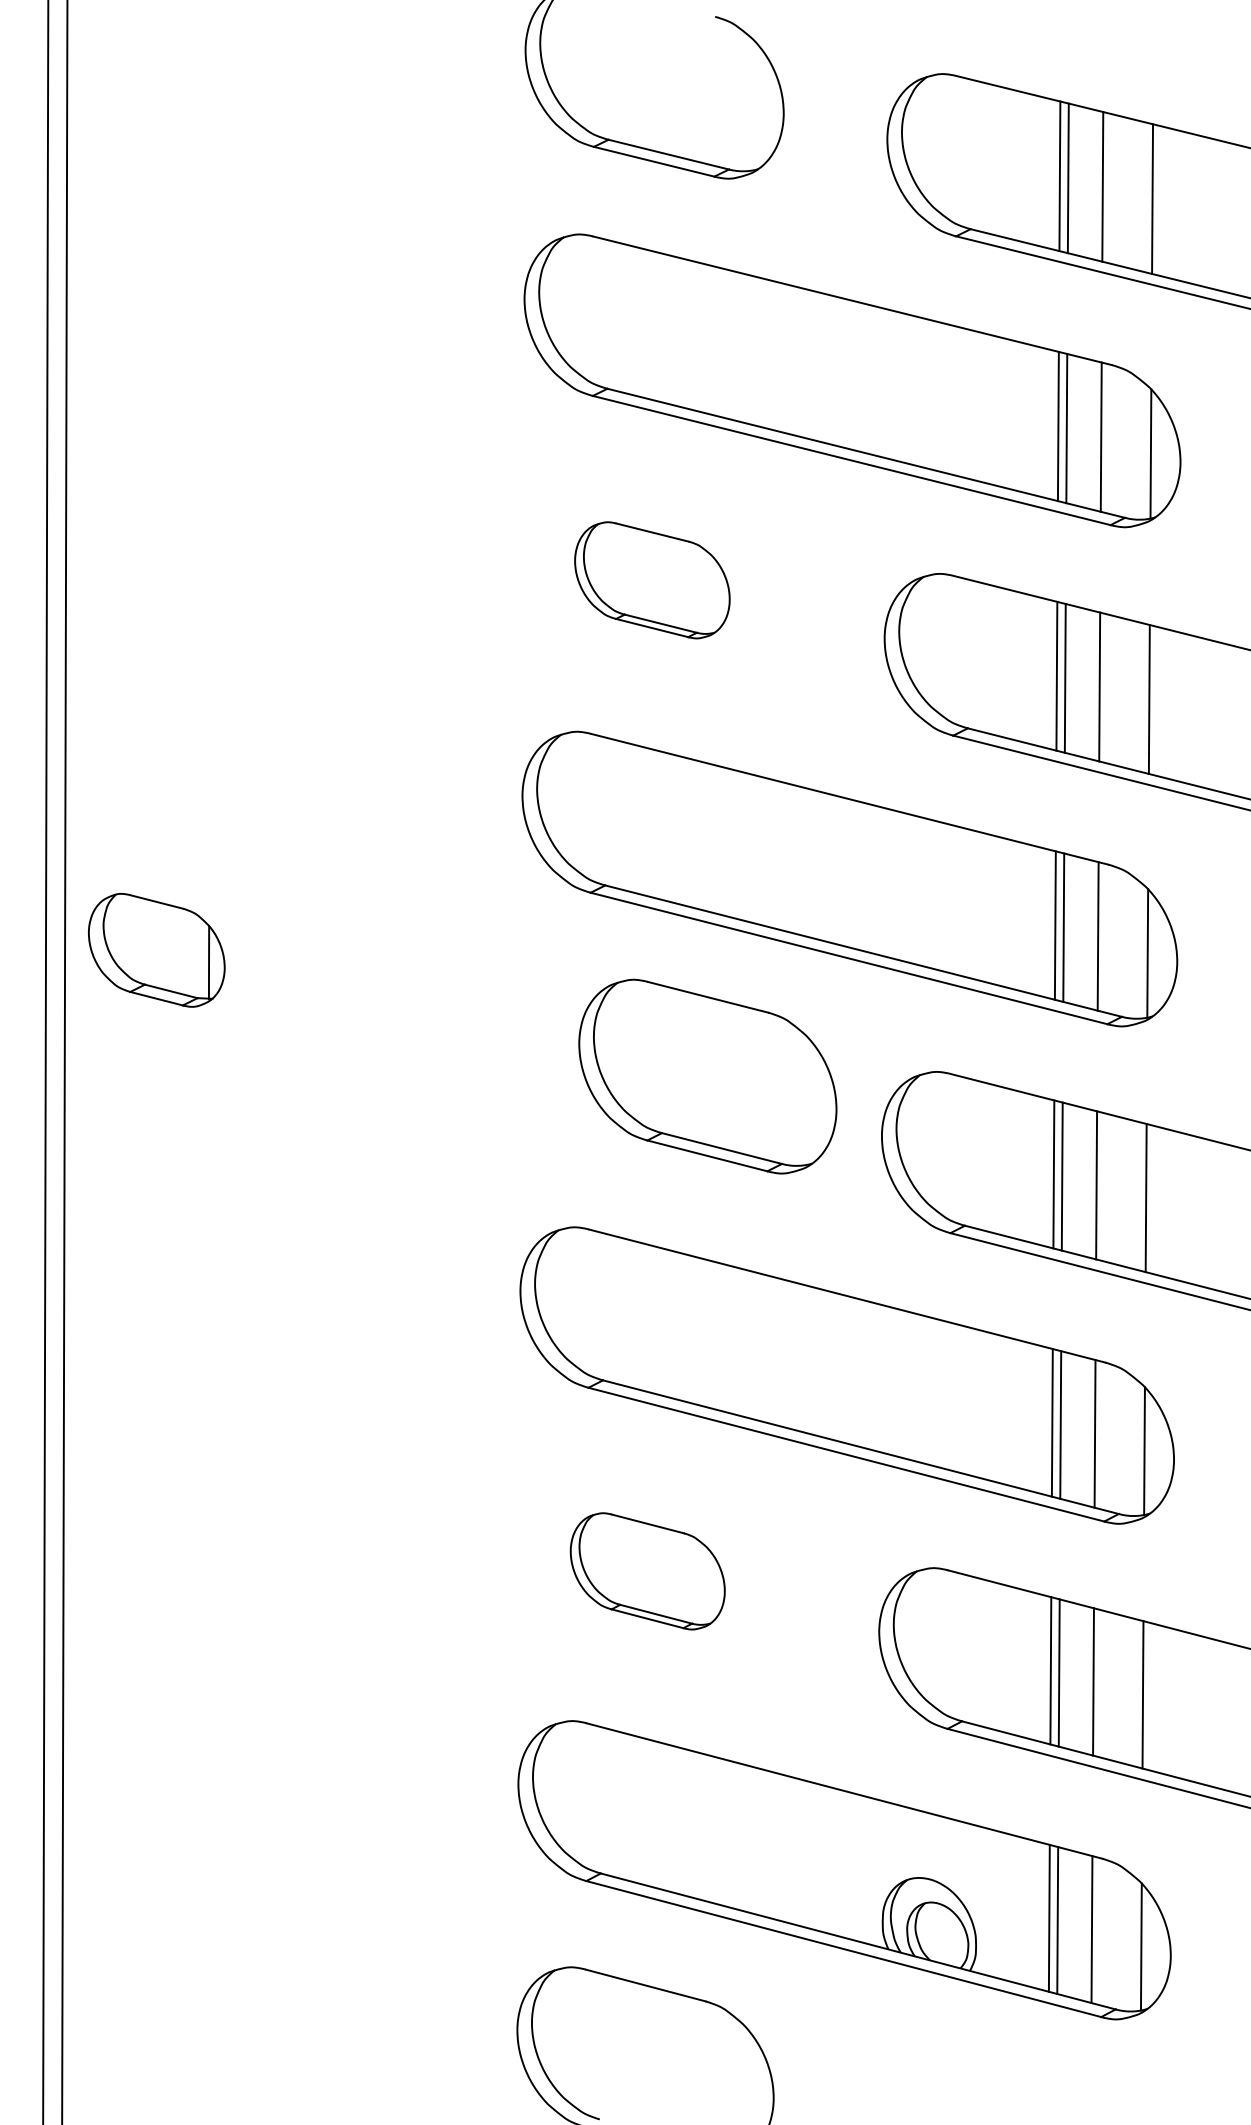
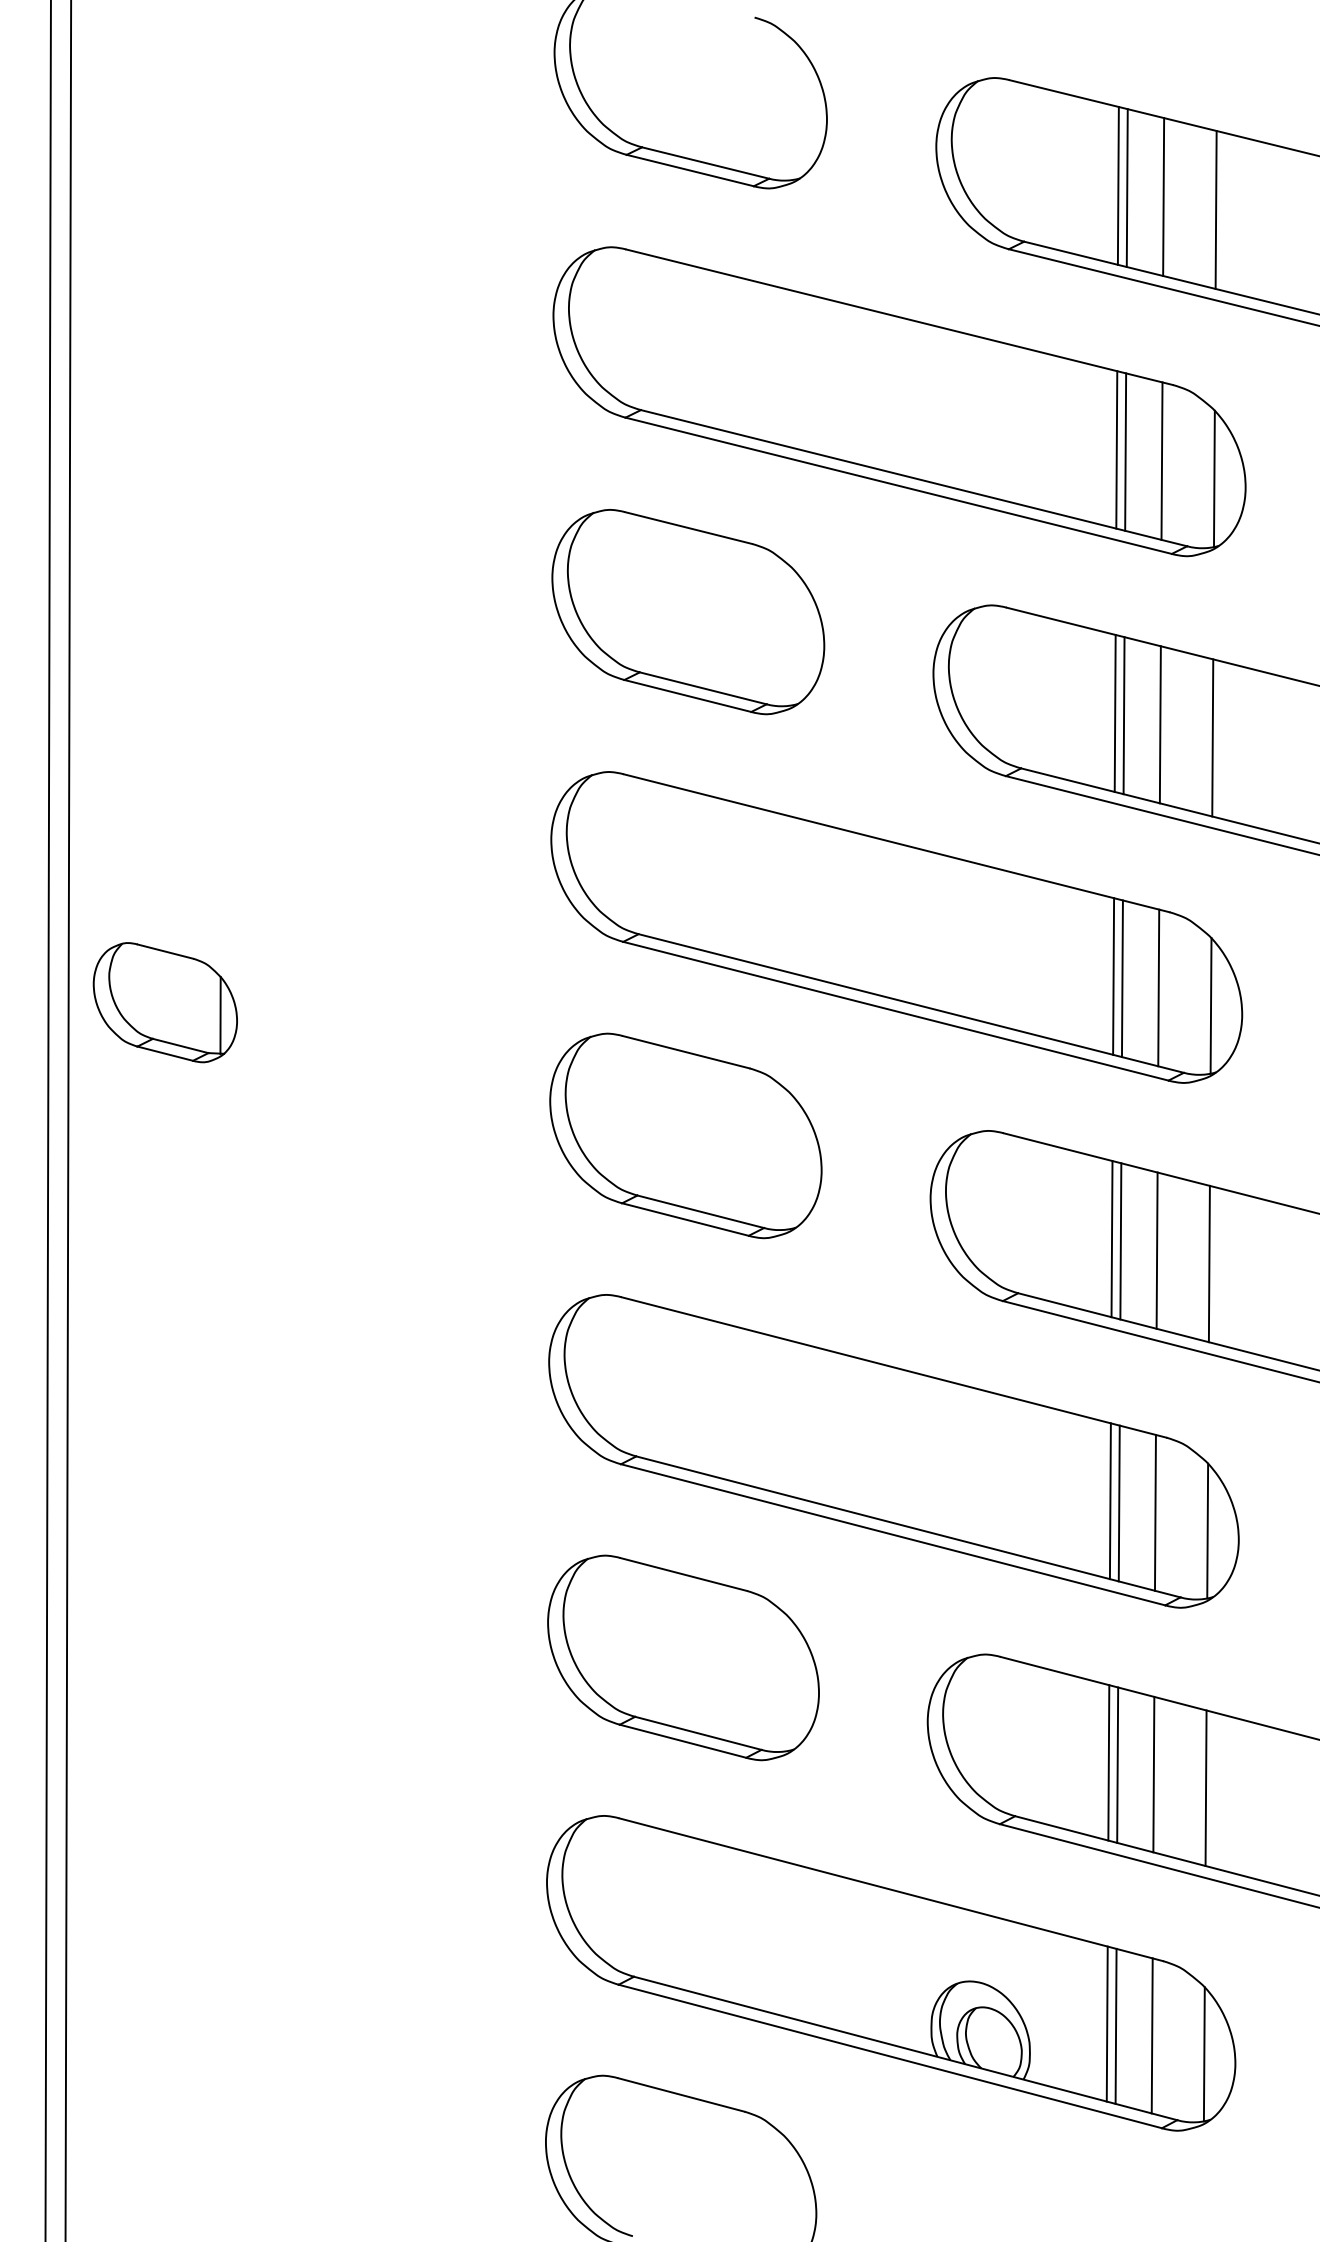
part: (652, 580) -> (688, 612), size x1.67
part: (707, 1076) -> (685, 1135), moved
part: (647, 1570) -> (683, 1657), size x1.67

